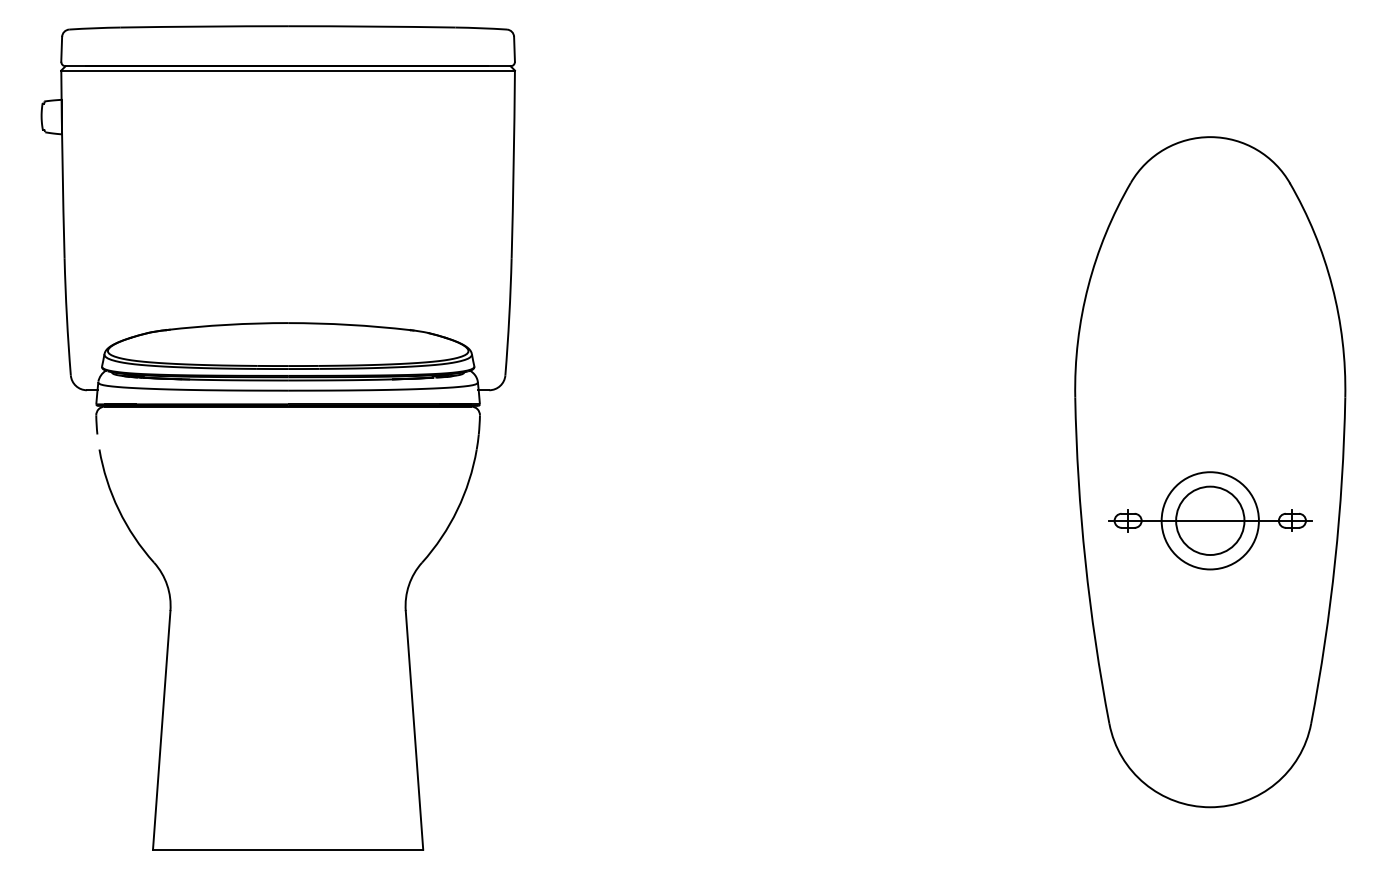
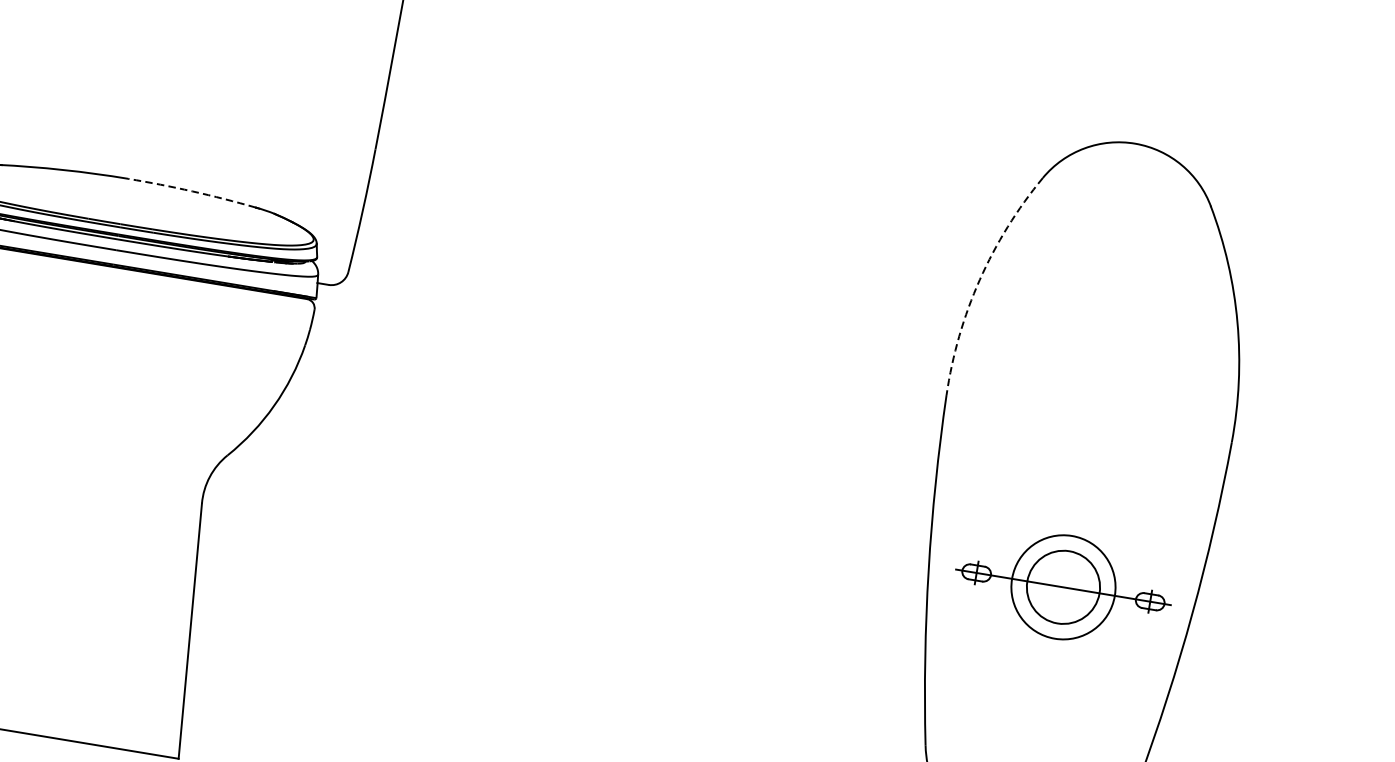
arc: (1088, 286) -> (979, 280), solid -> dashed
arc: (349, 324) -> (192, 191), solid -> dashed
part: (1210, 520) -> (1063, 587), moved

